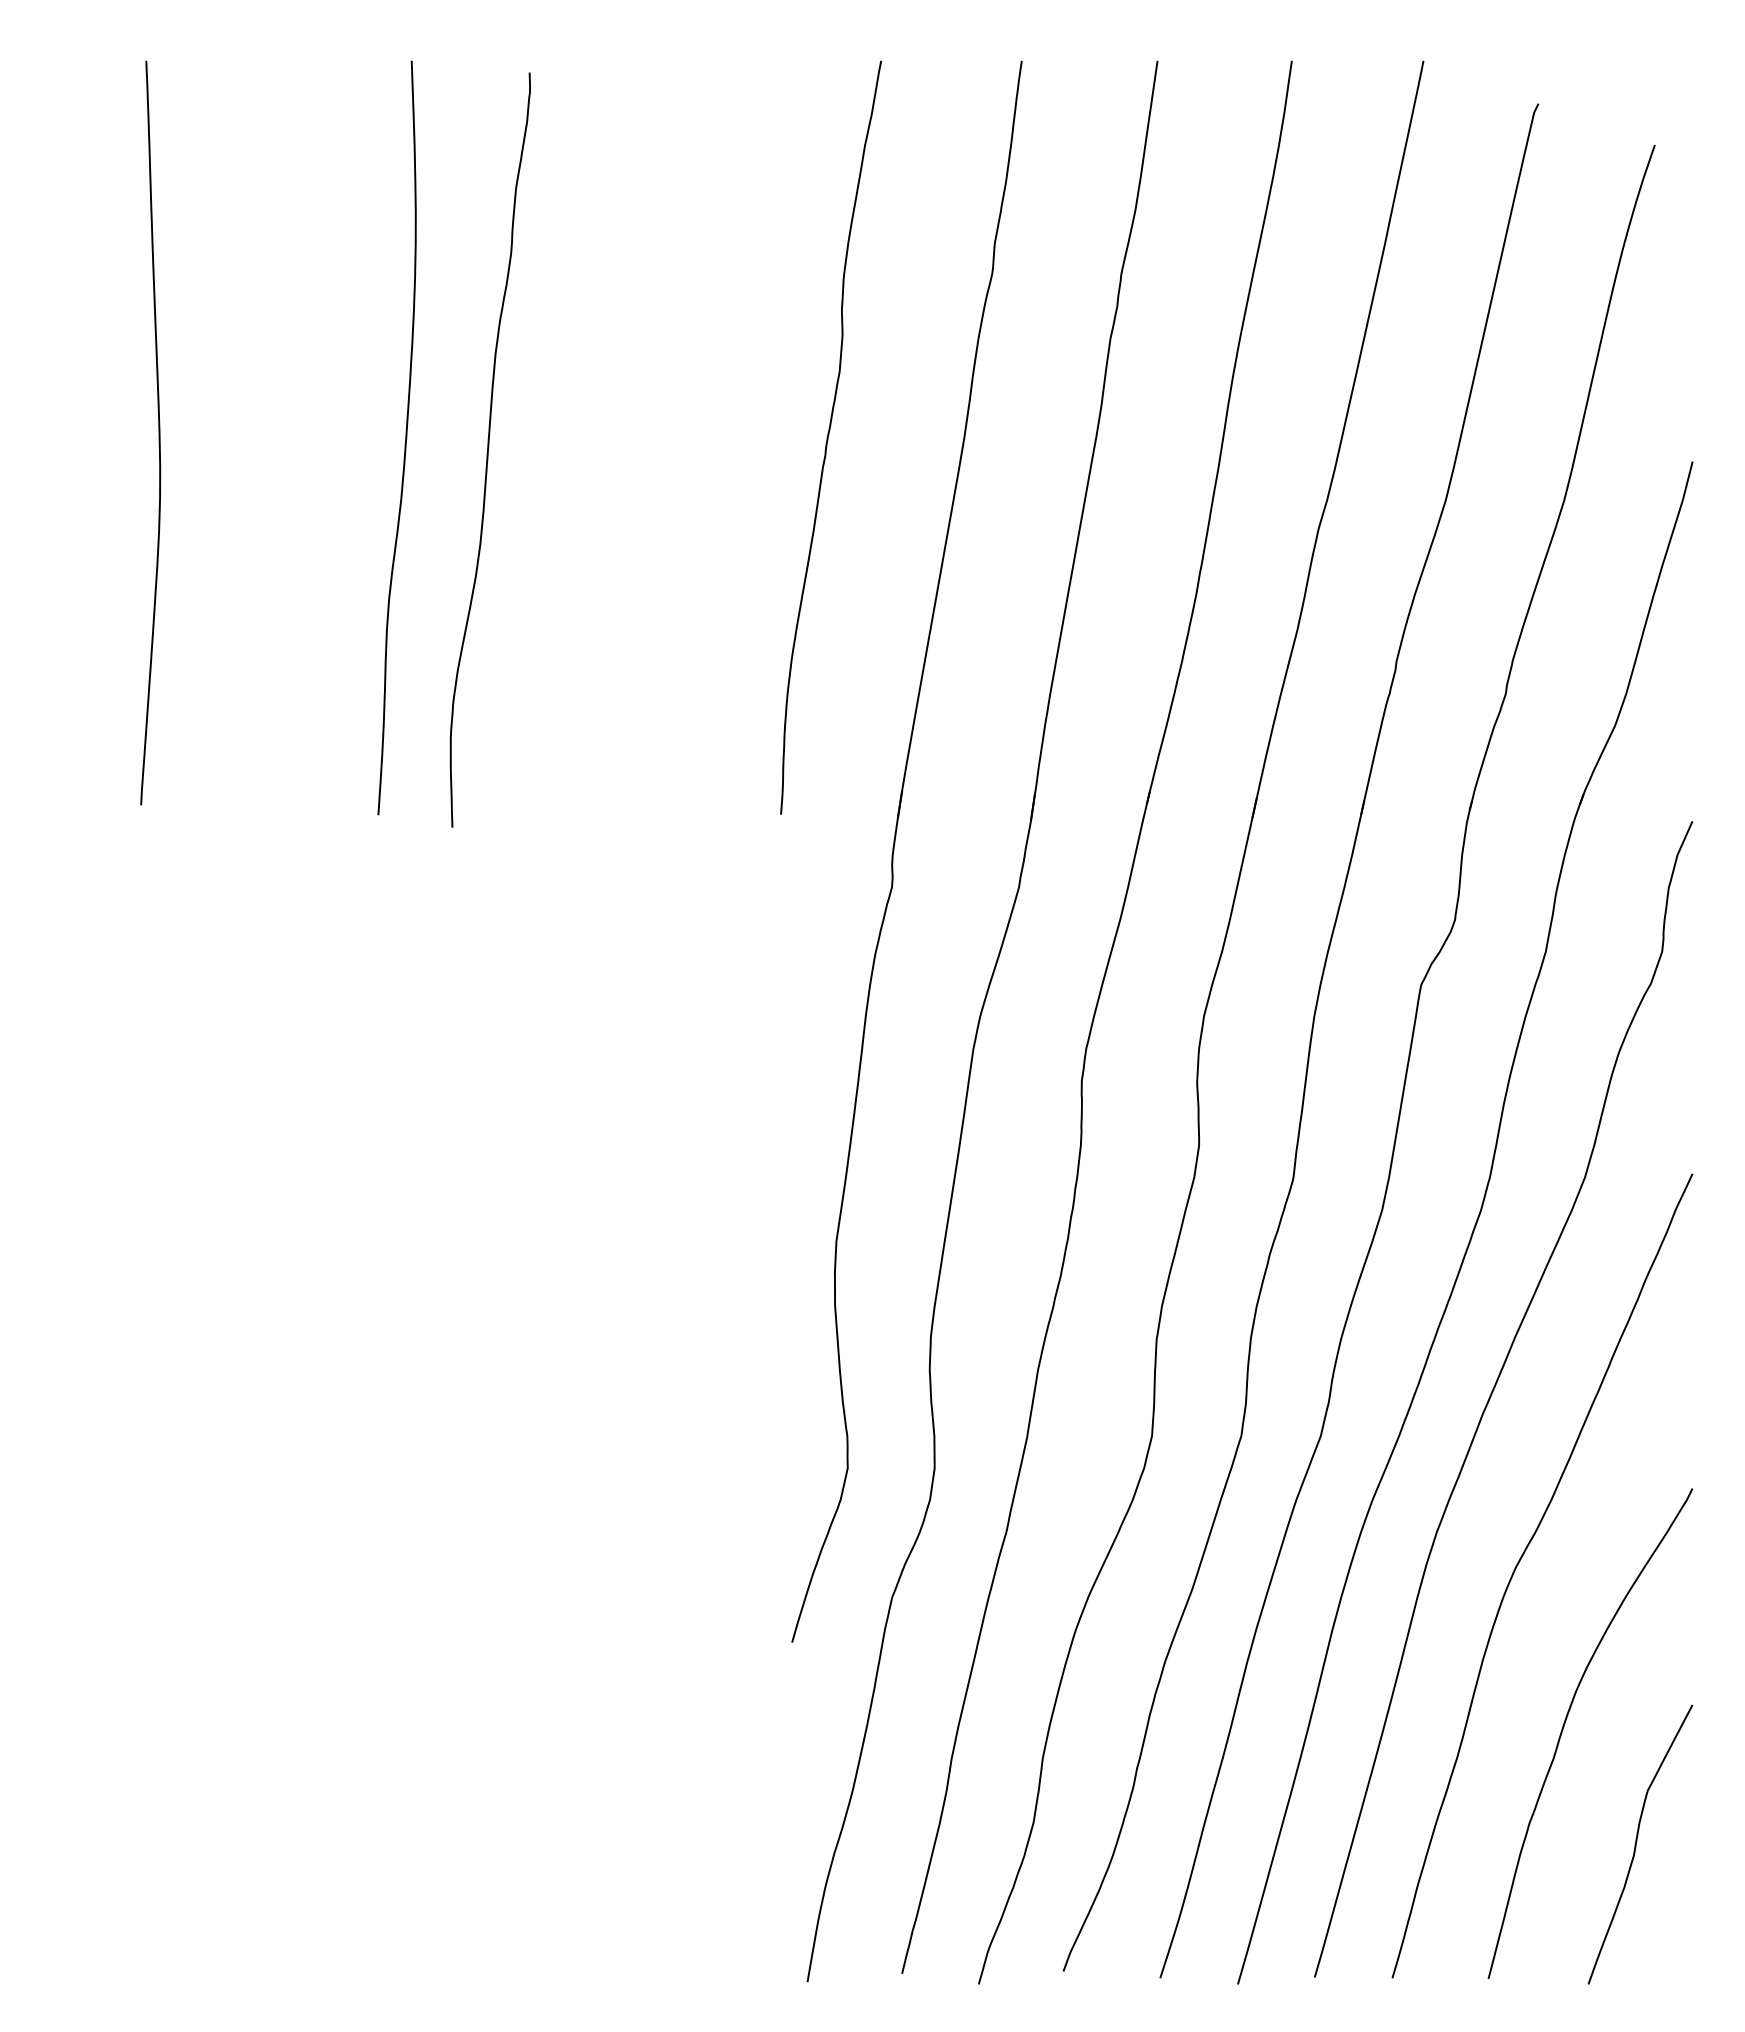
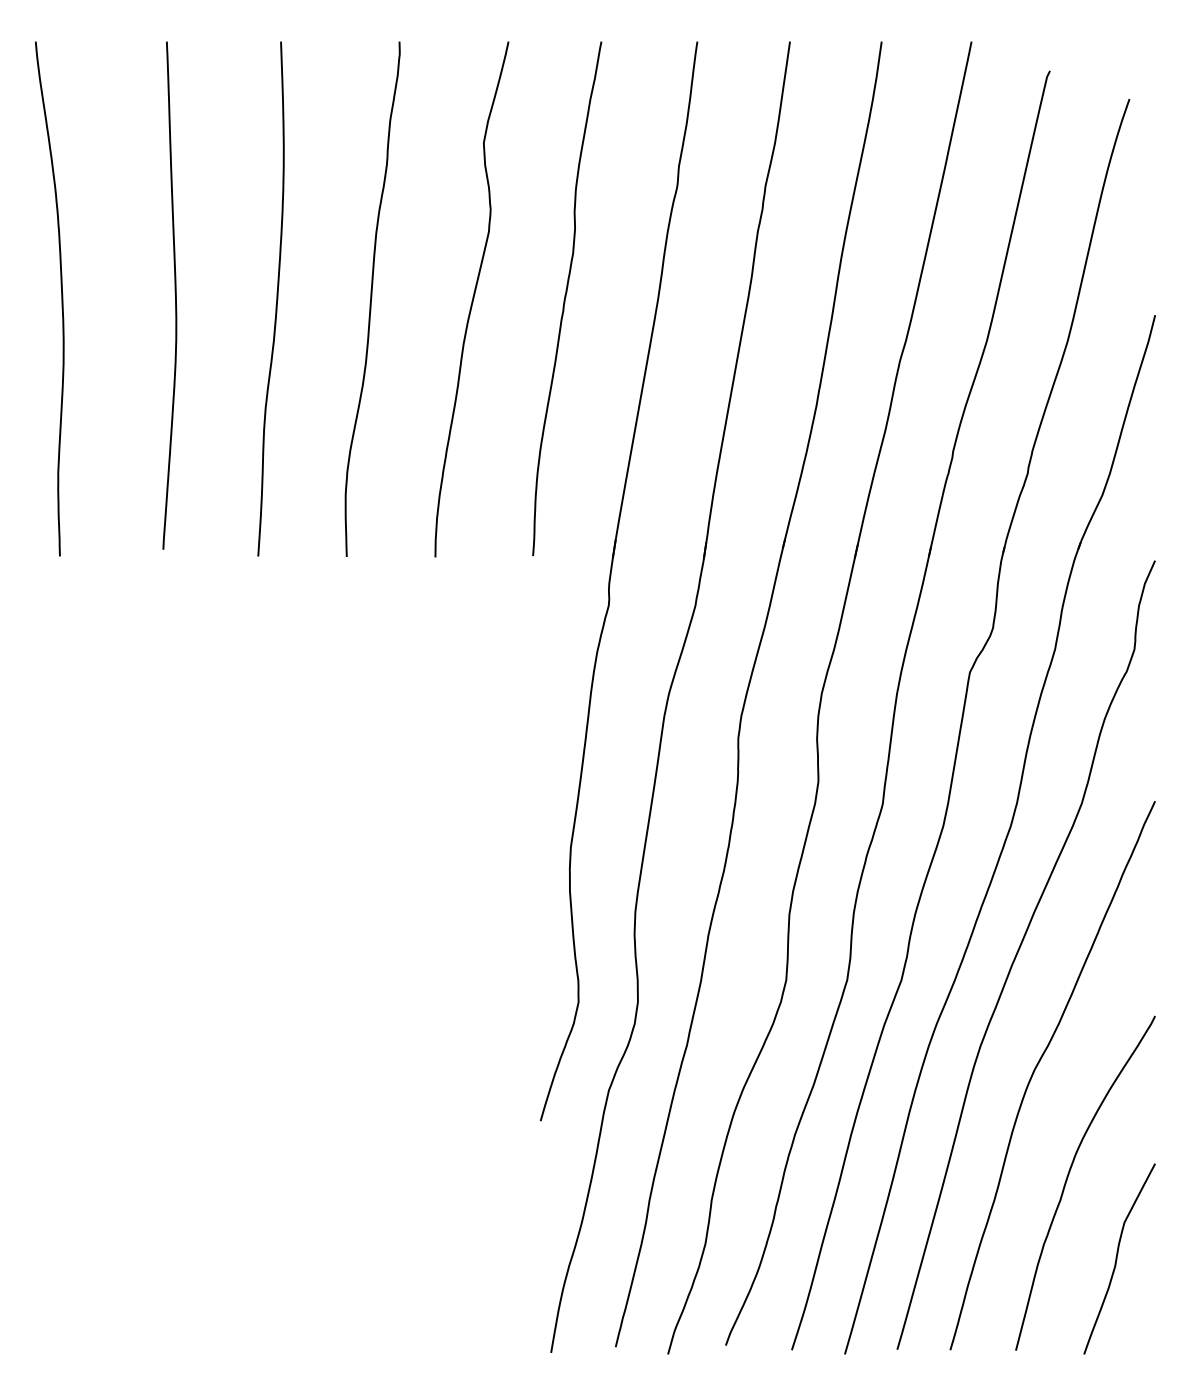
curve: (157, 429) -> (174, 293), moved
curve: (90, 437) -> (61, 298), added
curve: (692, 438) -> (472, 299), added
curve: (490, 447) -> (372, 297), moved

